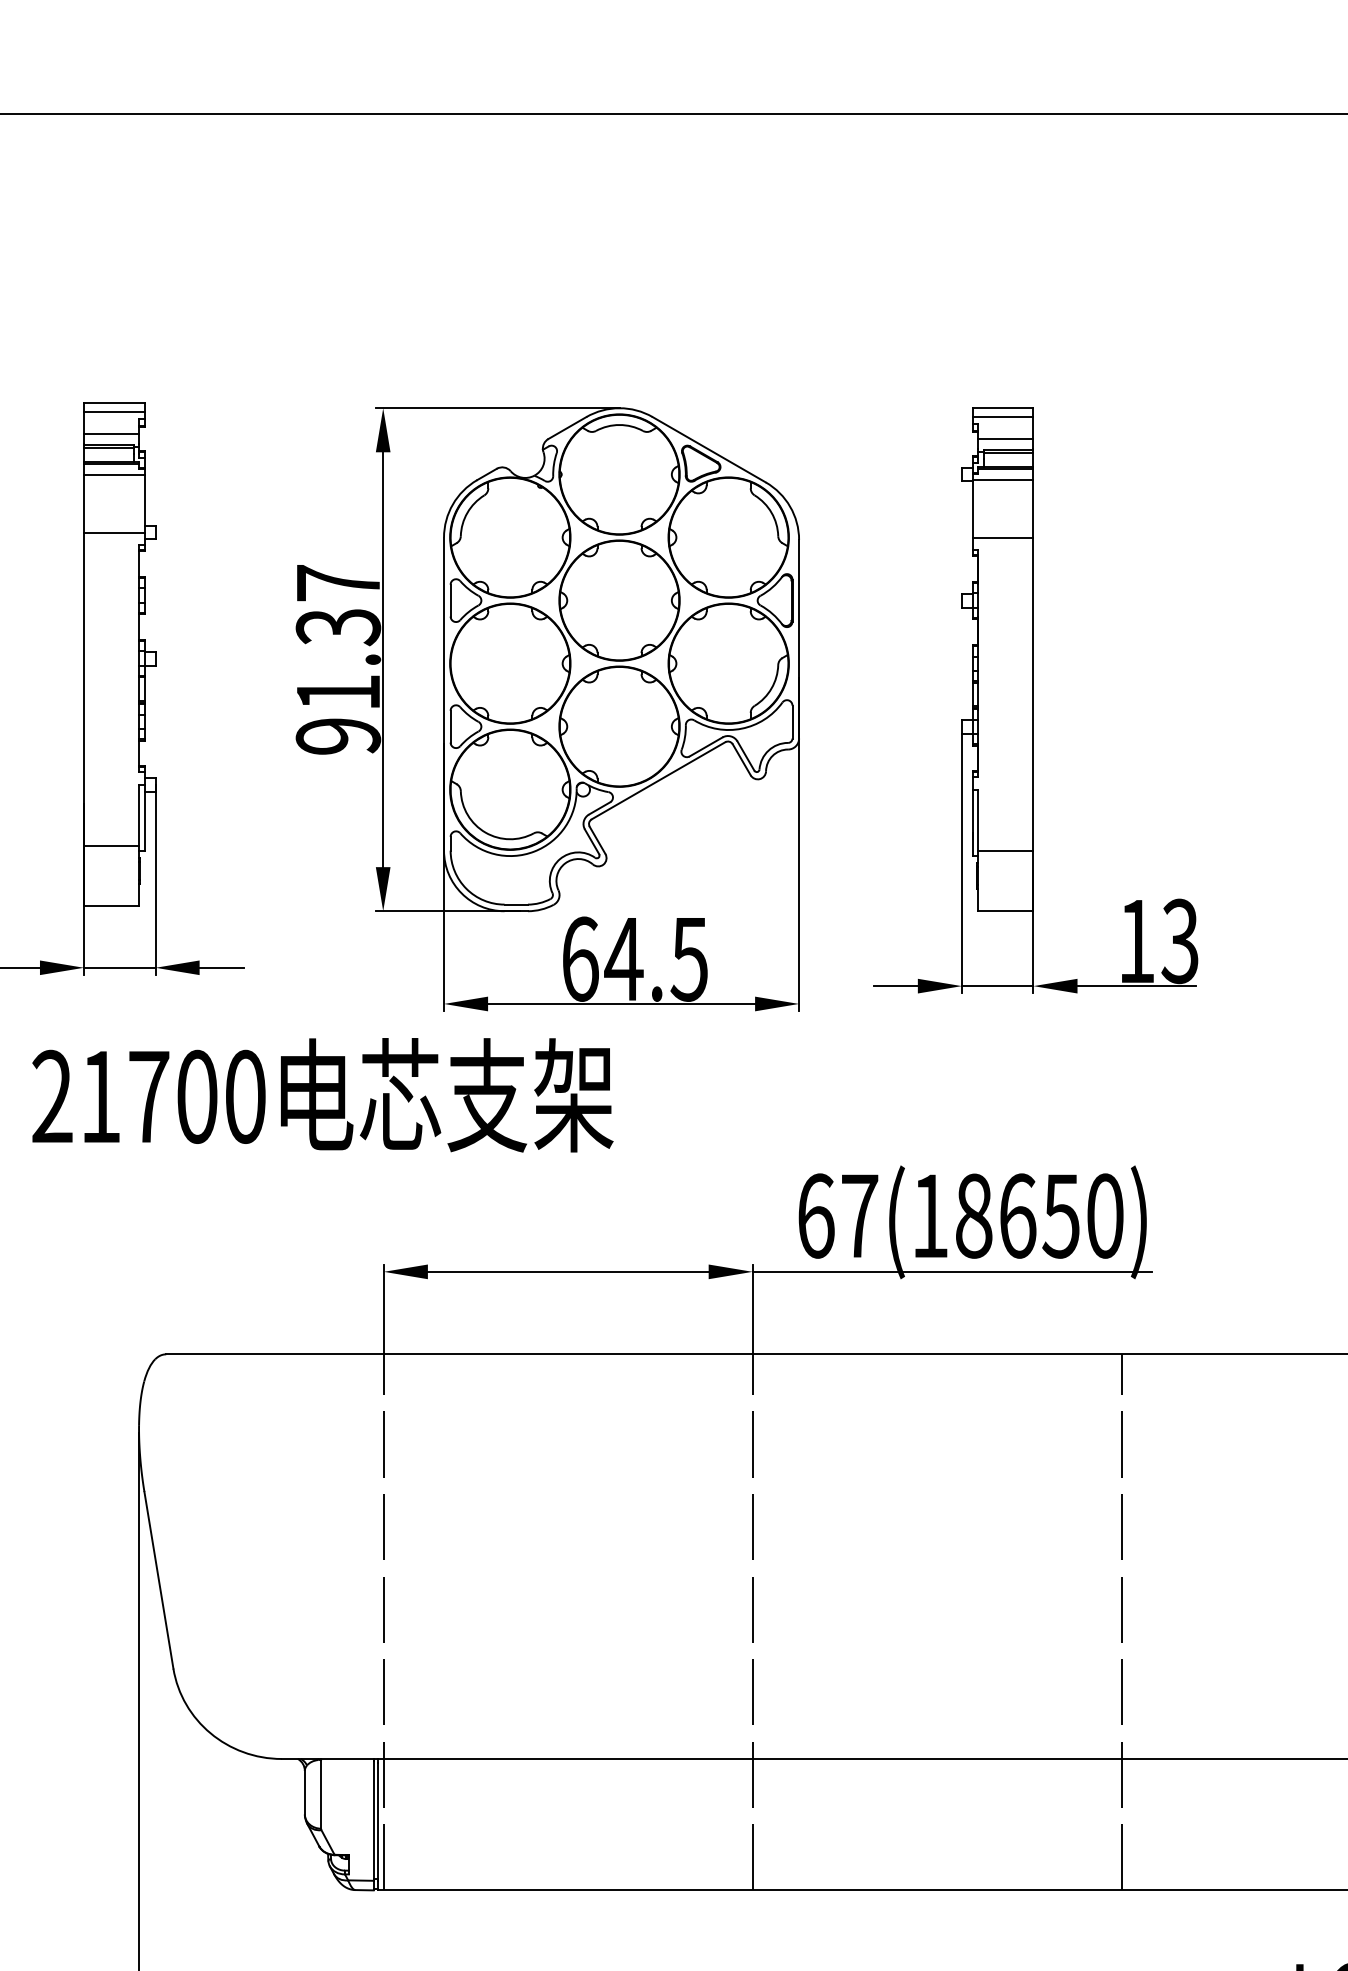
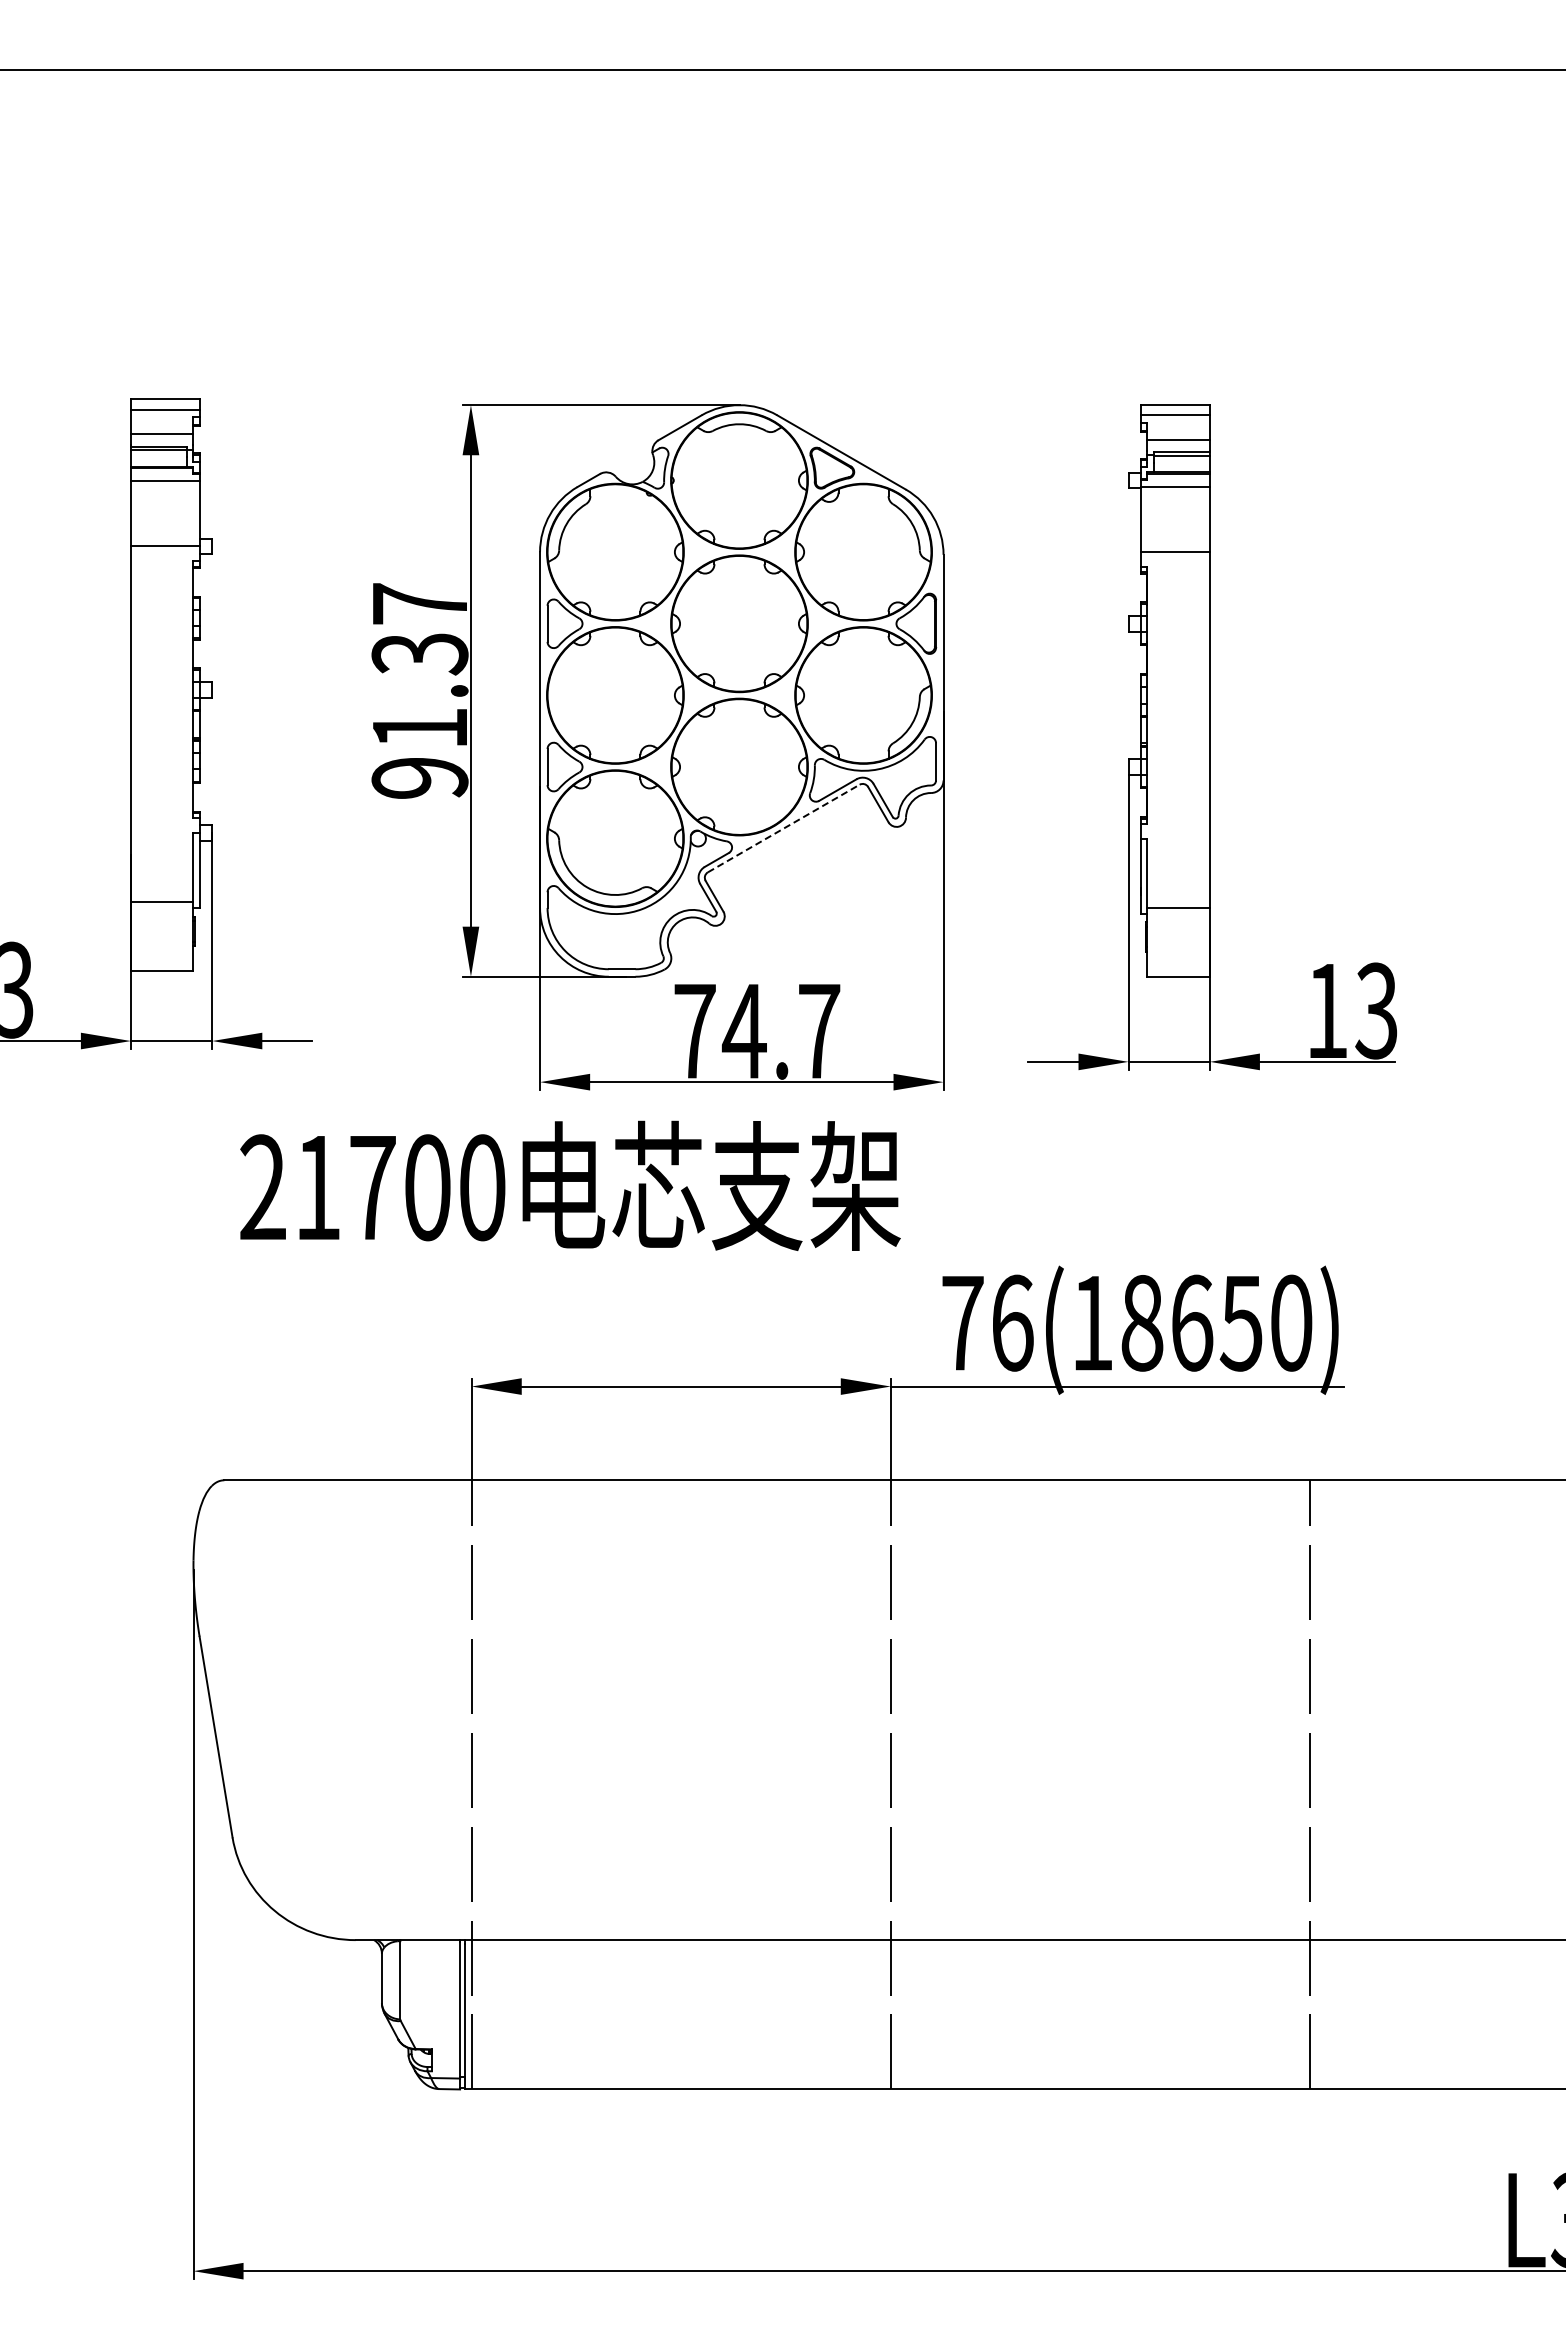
line: (658, 780) -> (783, 828), solid -> dashed
text: (635, 958) -> (757, 1030), 64.5 -> 74.7
text: (322, 1094) -> (570, 1185), moved
text: (837, 1215) -> (987, 1322), 67(18650) -> 76(18650)

